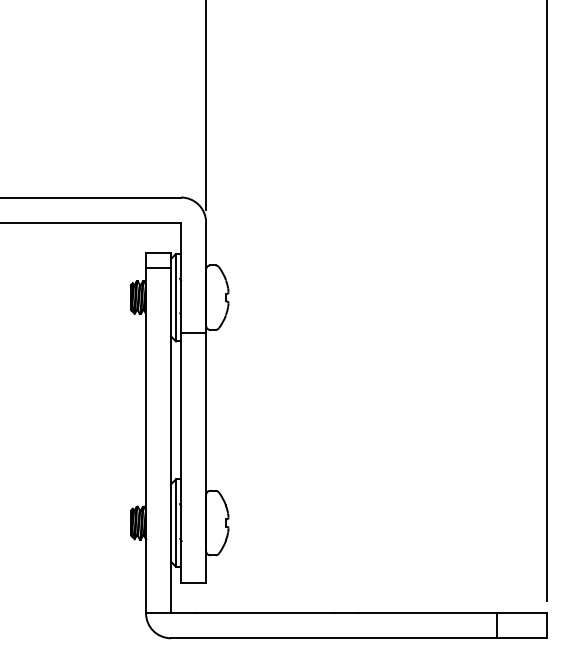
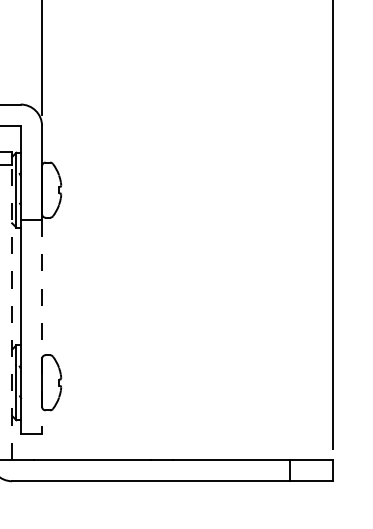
line: (171, 440) -> (12, 312), solid -> dashed
line: (206, 458) -> (42, 327), solid -> dashed

